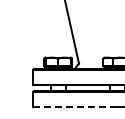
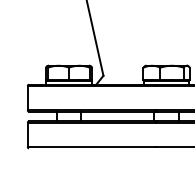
line: (72, 106) -> (92, 146), dashed -> solid

